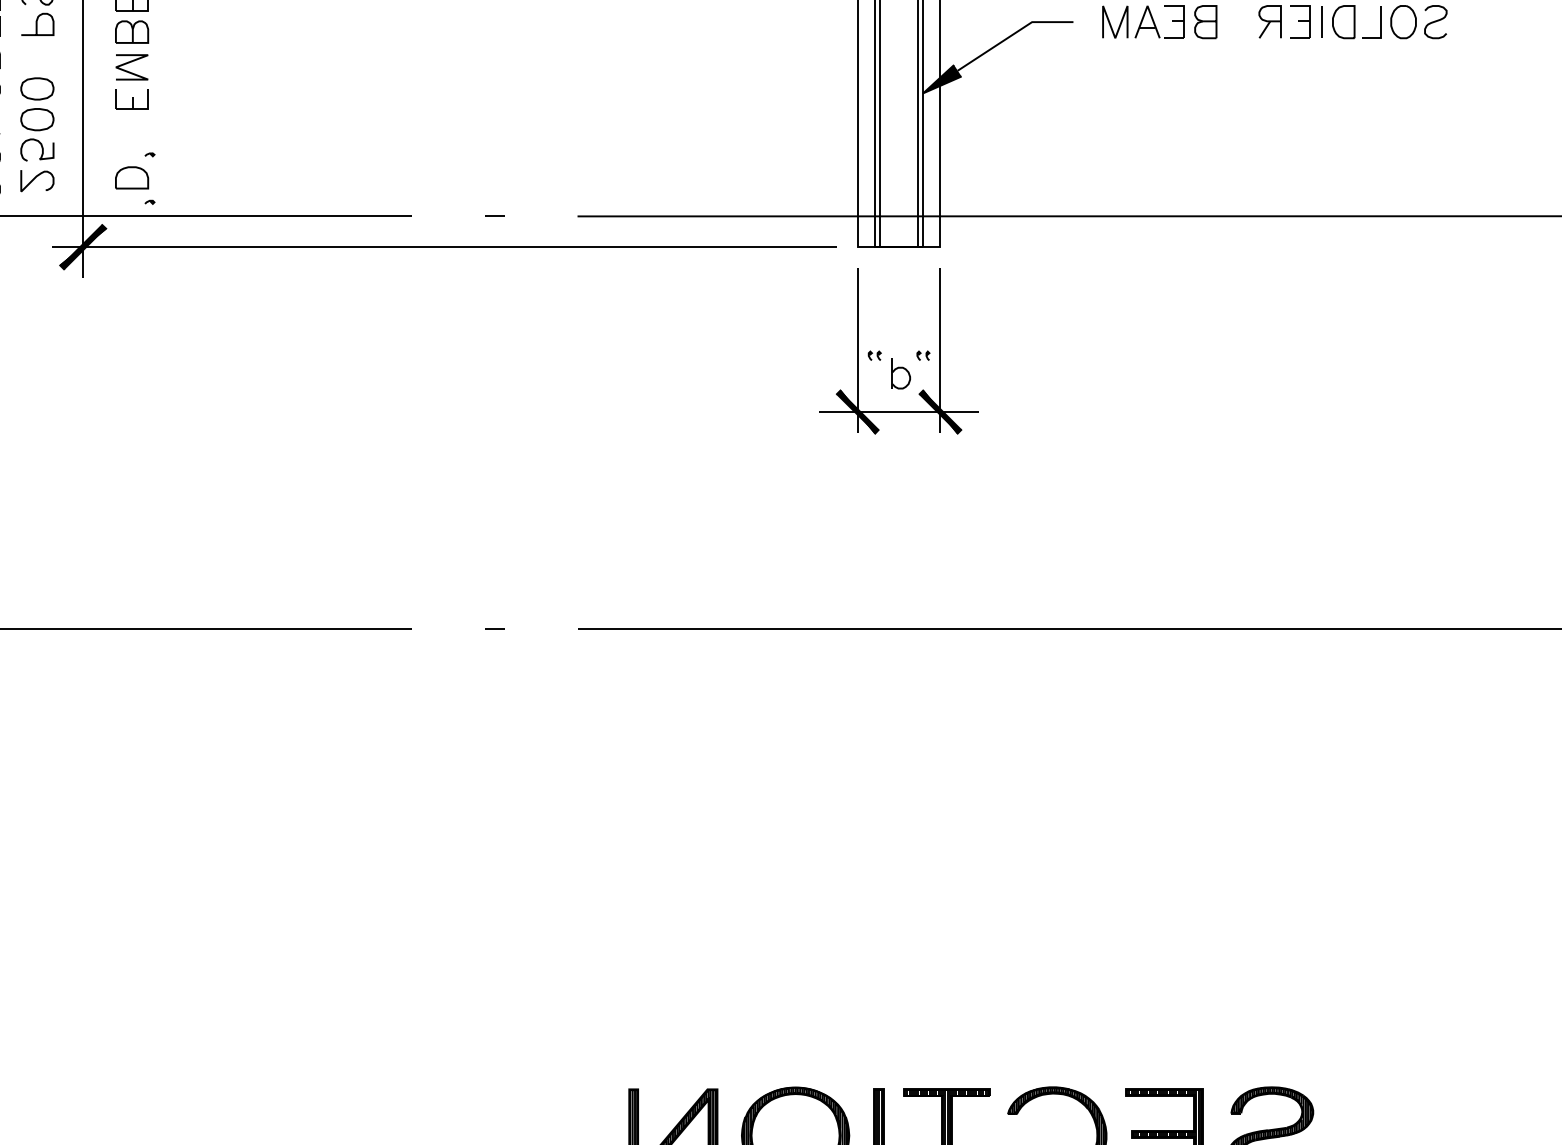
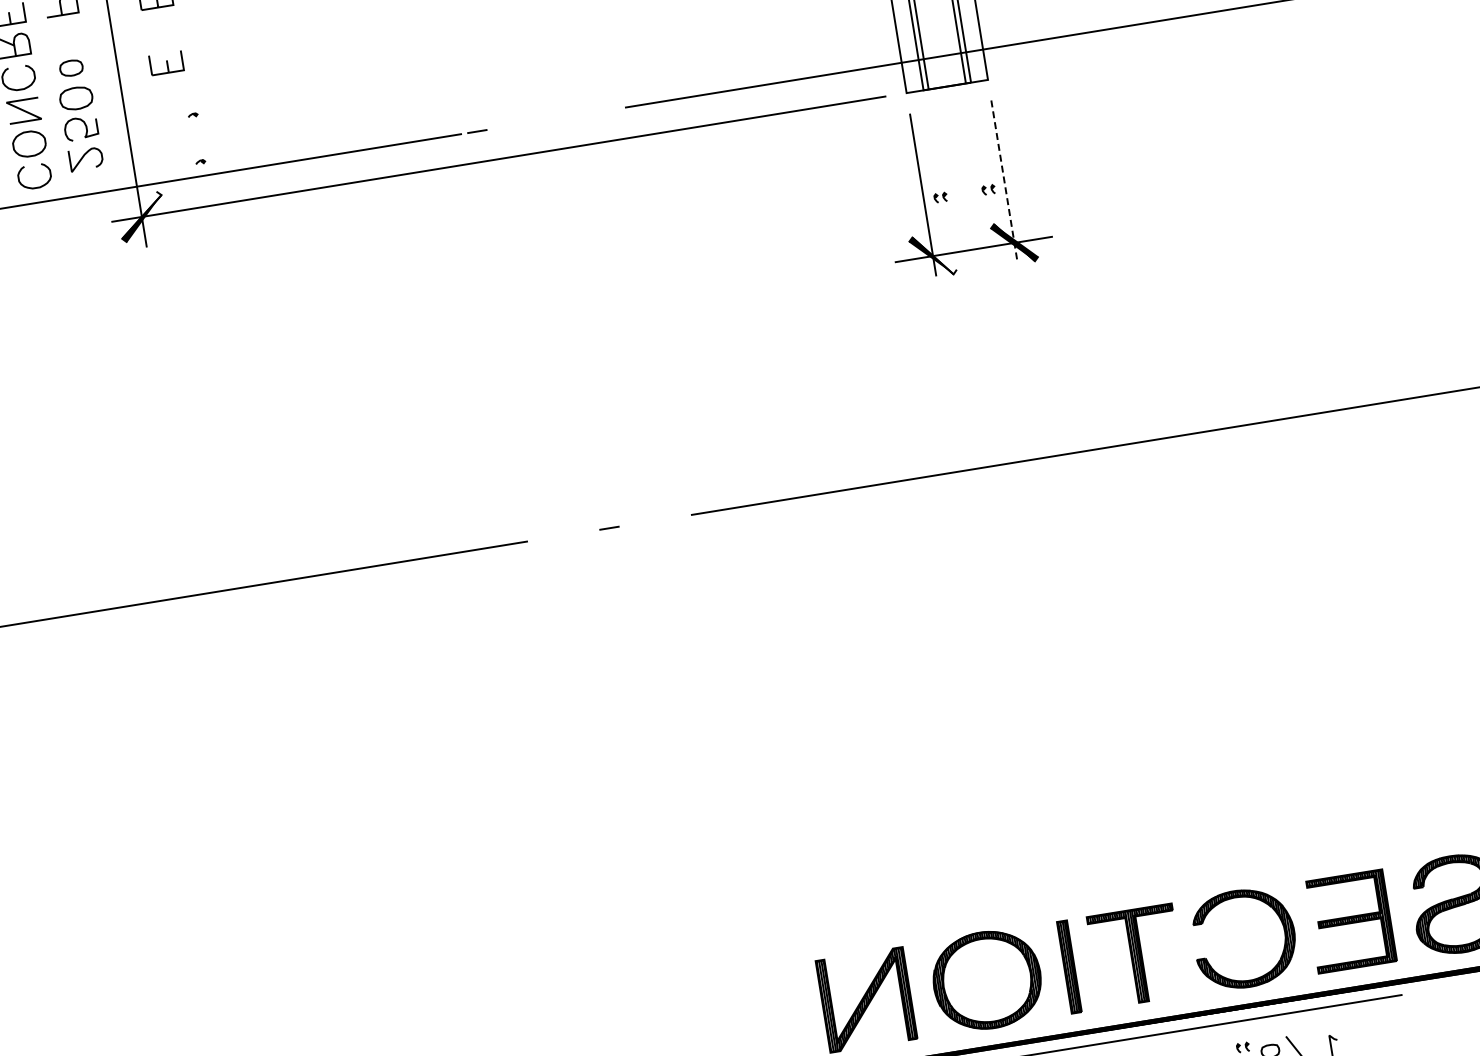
line: (130, 71) -> (160, 36), removed
part: (37, 88) -> (71, 67), size x0.7
part: (132, 177) -> (179, 140), removed
line: (494, 215) -> (476, 130), moved
fill: (83, 244) -> (141, 214), removed
line: (940, 350) -> (1004, 181), solid -> dashed
part: (900, 373) -> (968, 211), removed
fill: (859, 411) -> (934, 255), removed

